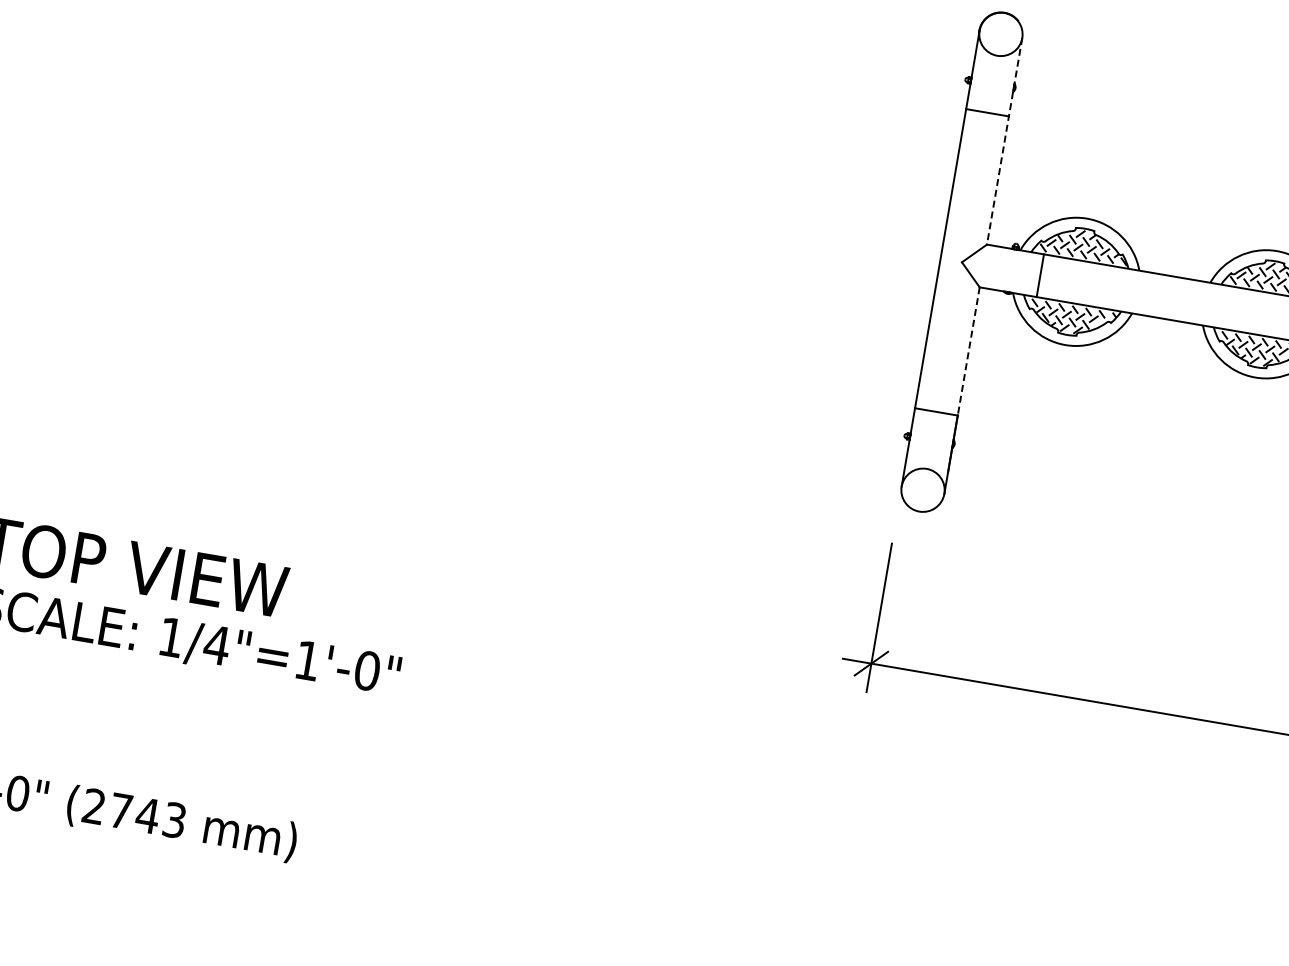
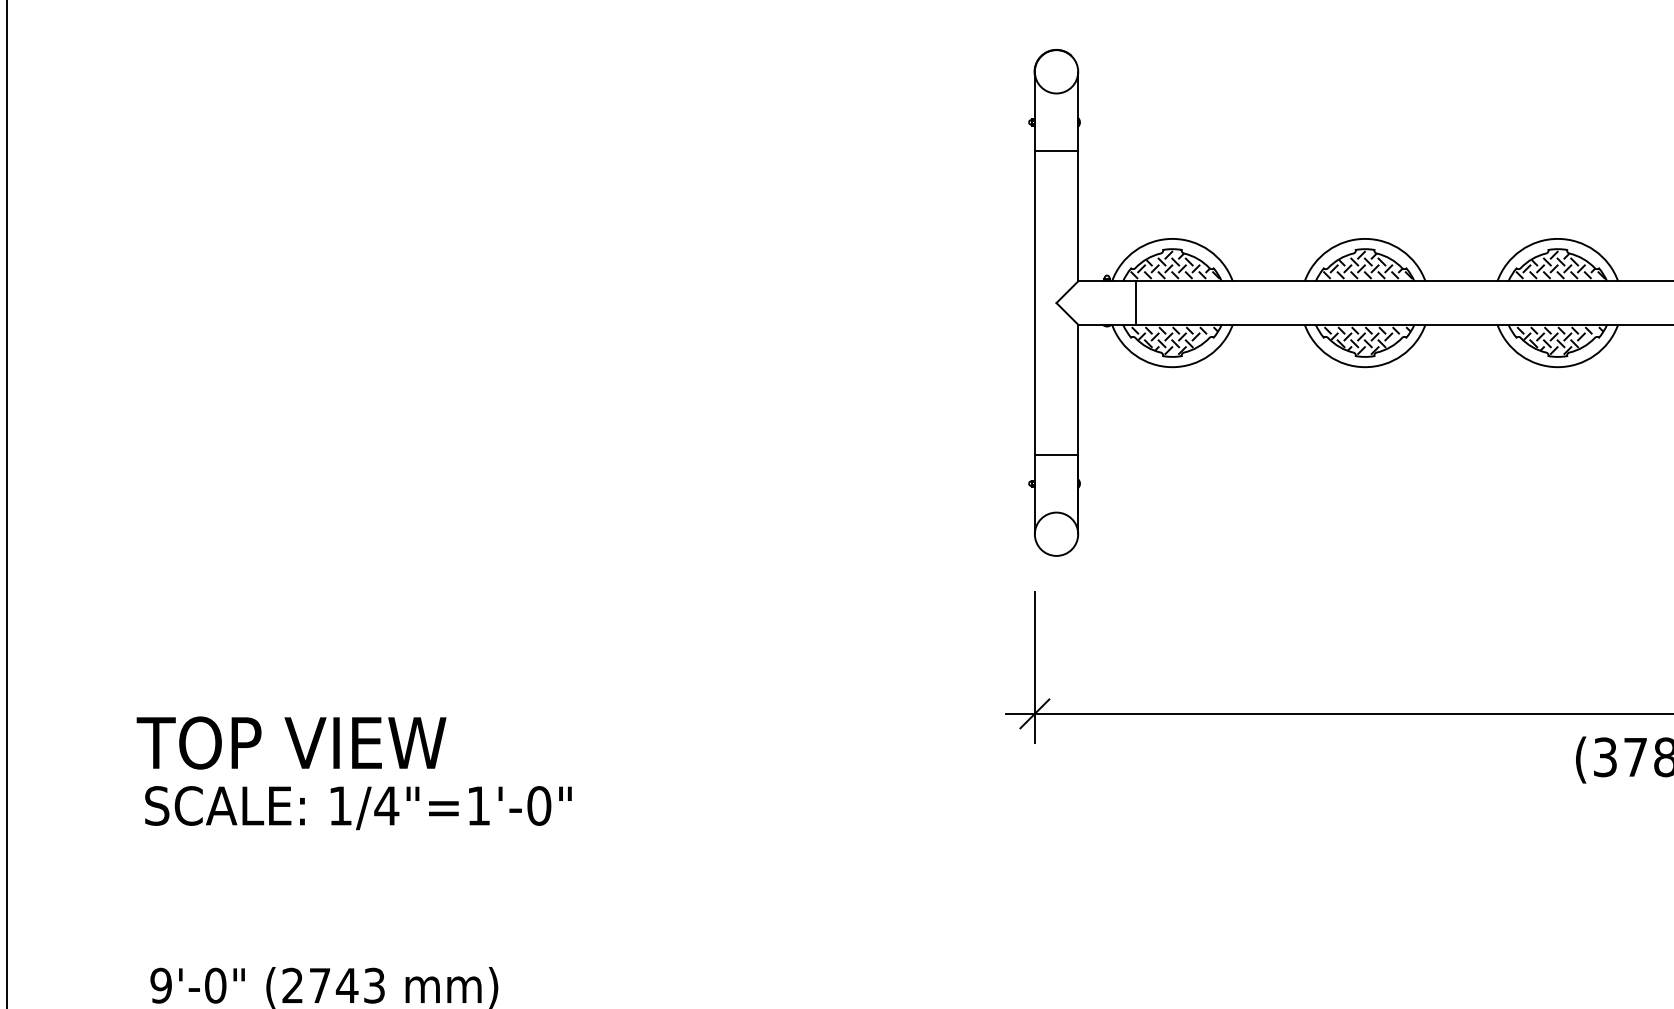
line: (1004, 141) -> (1078, 176), dashed -> solid
line: (968, 352) -> (1078, 390), dashed -> solid

